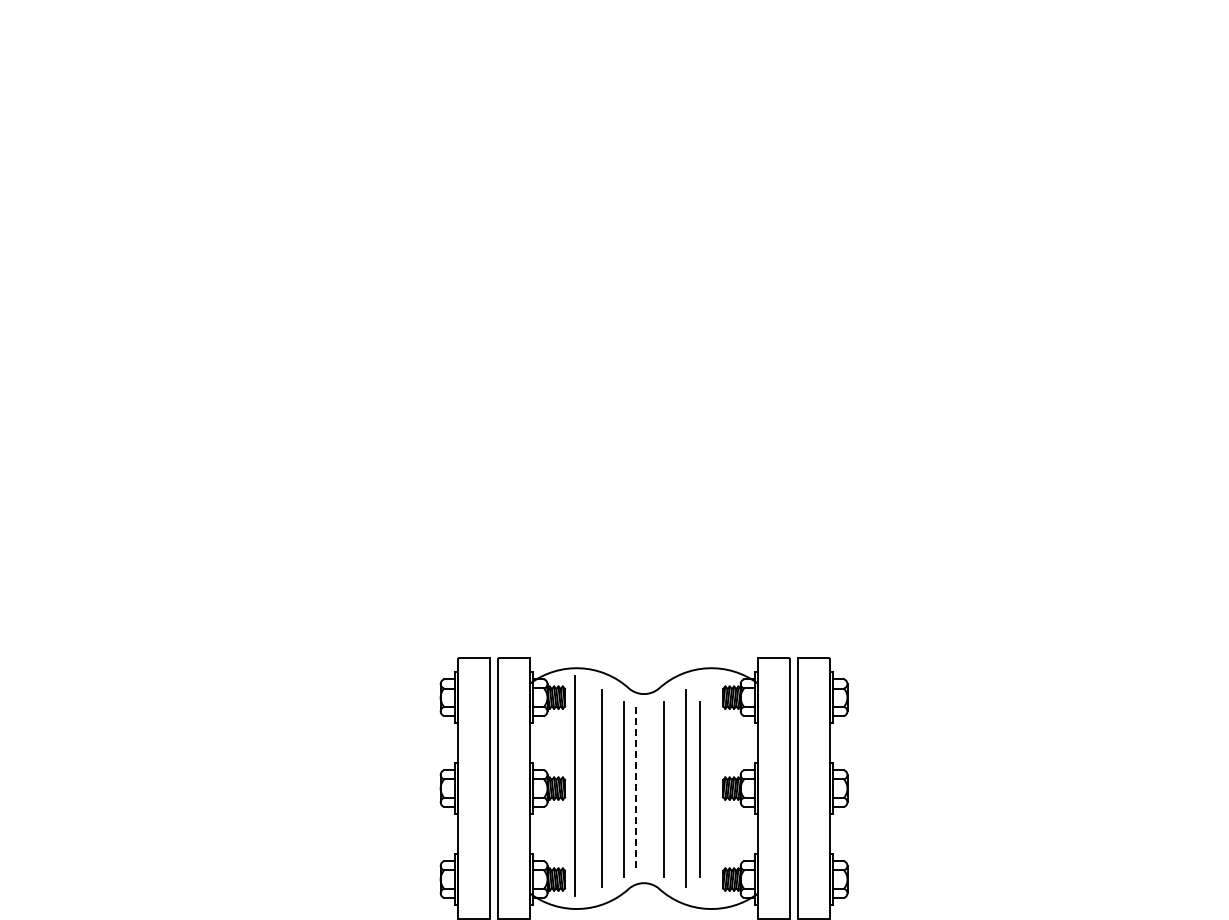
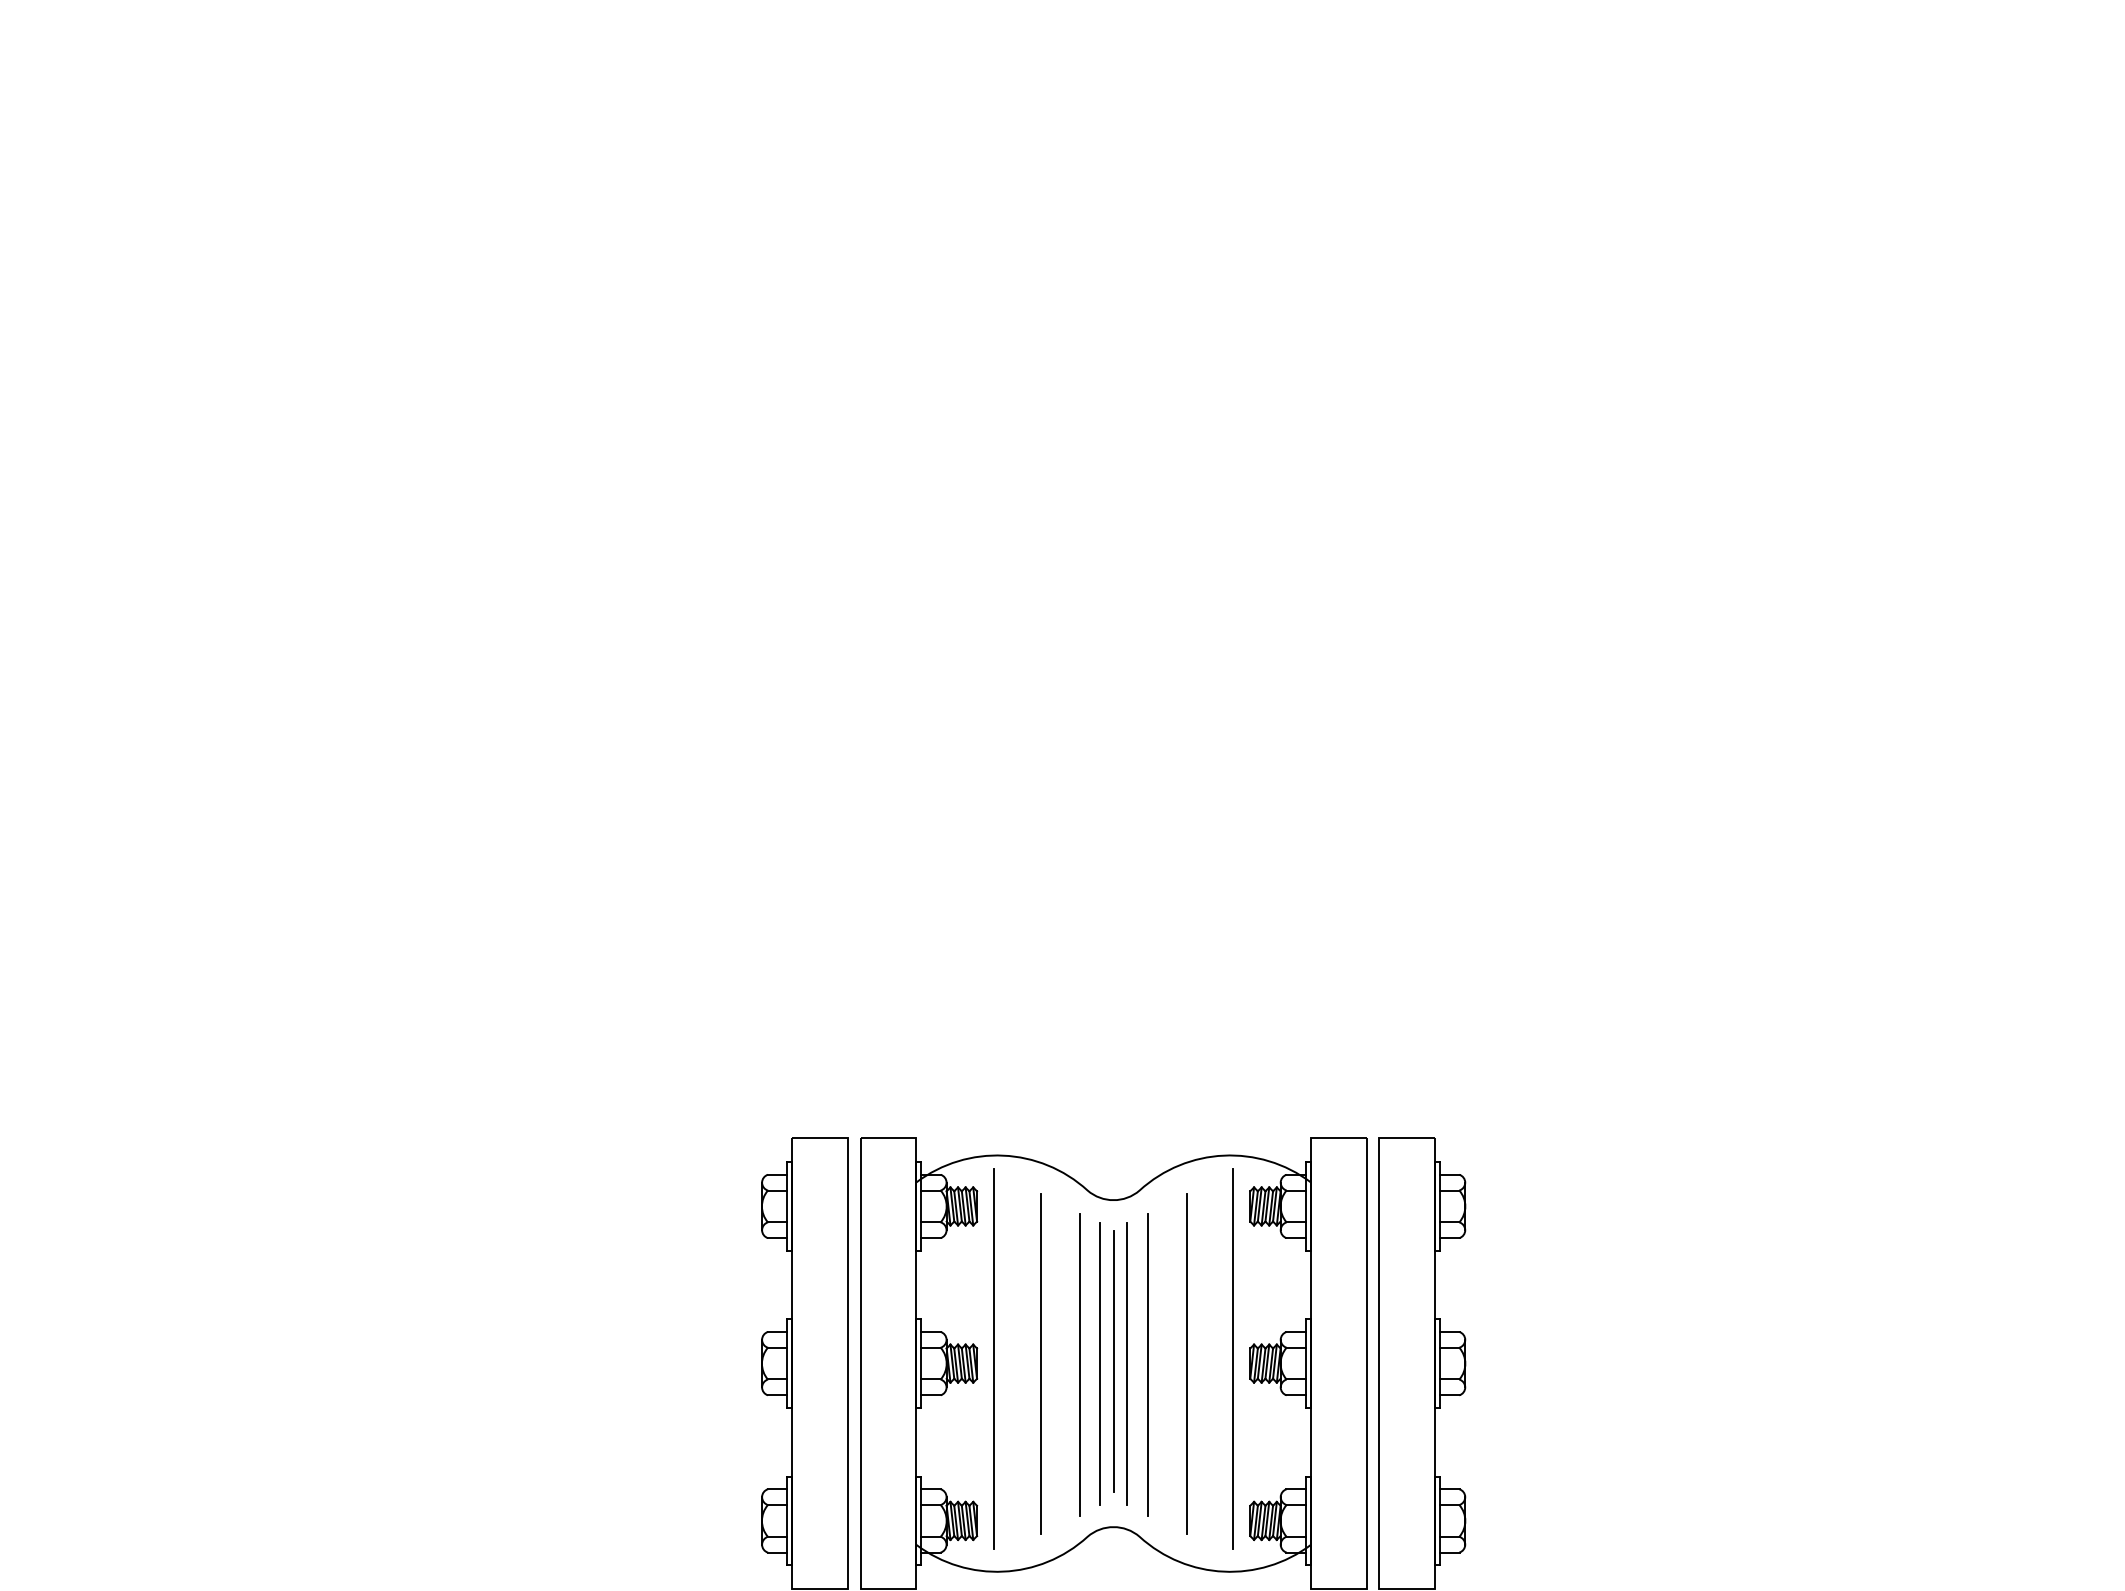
line: (713, 785) -> (1233, 1358), added
line: (644, 787) -> (1114, 1361), added
line: (636, 788) -> (1100, 1363), dashed -> solid
line: (651, 788) -> (1126, 1363), added
line: (699, 789) -> (1209, 1365), removed

